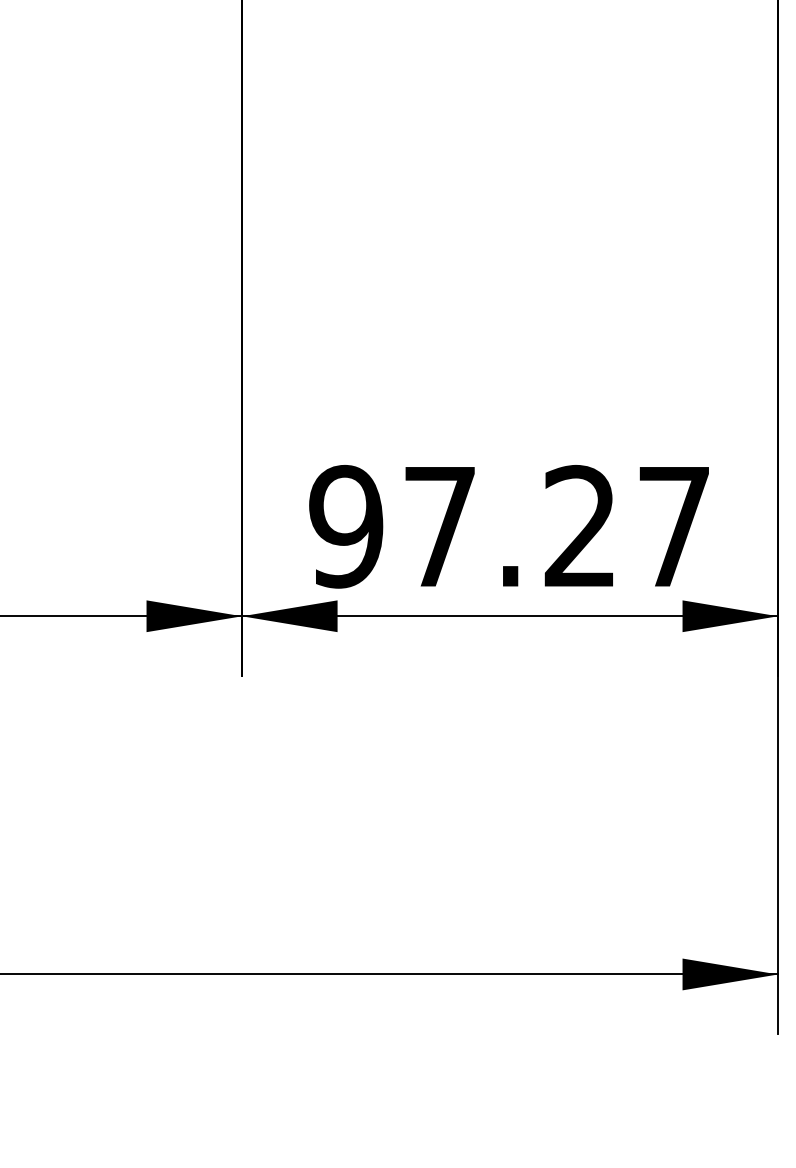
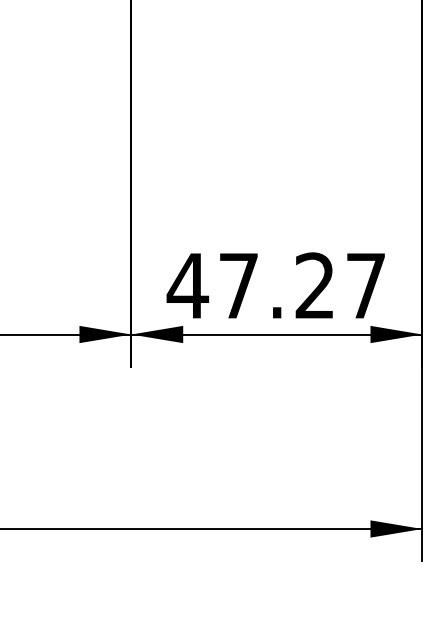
text: (345, 525) -> (187, 285), 97.27 -> 47.27

